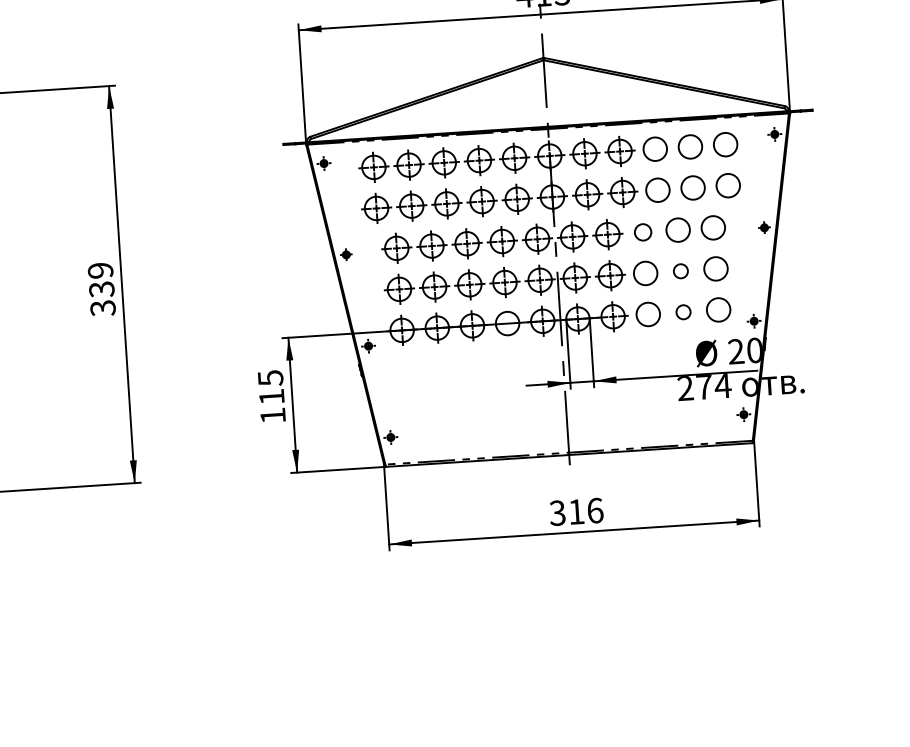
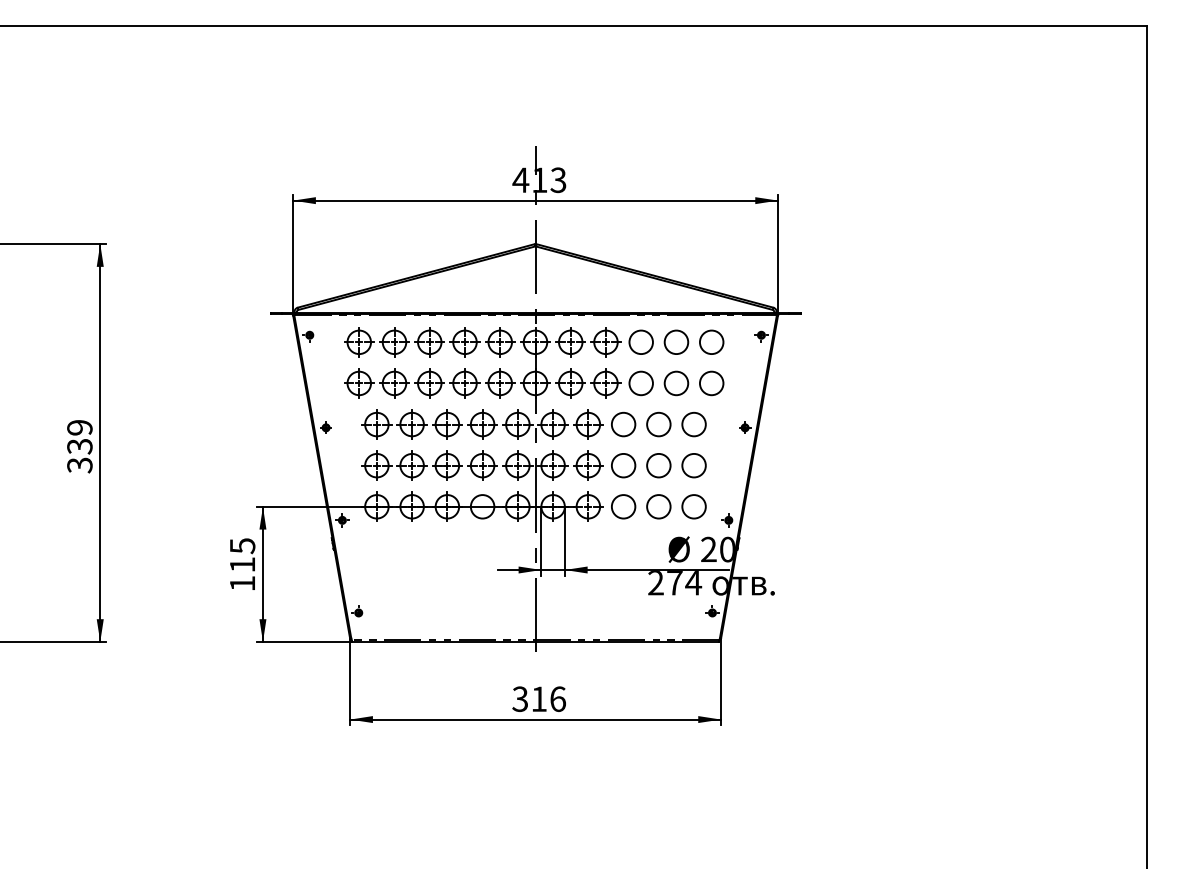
circle: (642, 232) -> (623, 424), size x1.43
circle: (680, 271) -> (658, 465), size x1.67
circle: (683, 311) -> (658, 506), size x1.67

